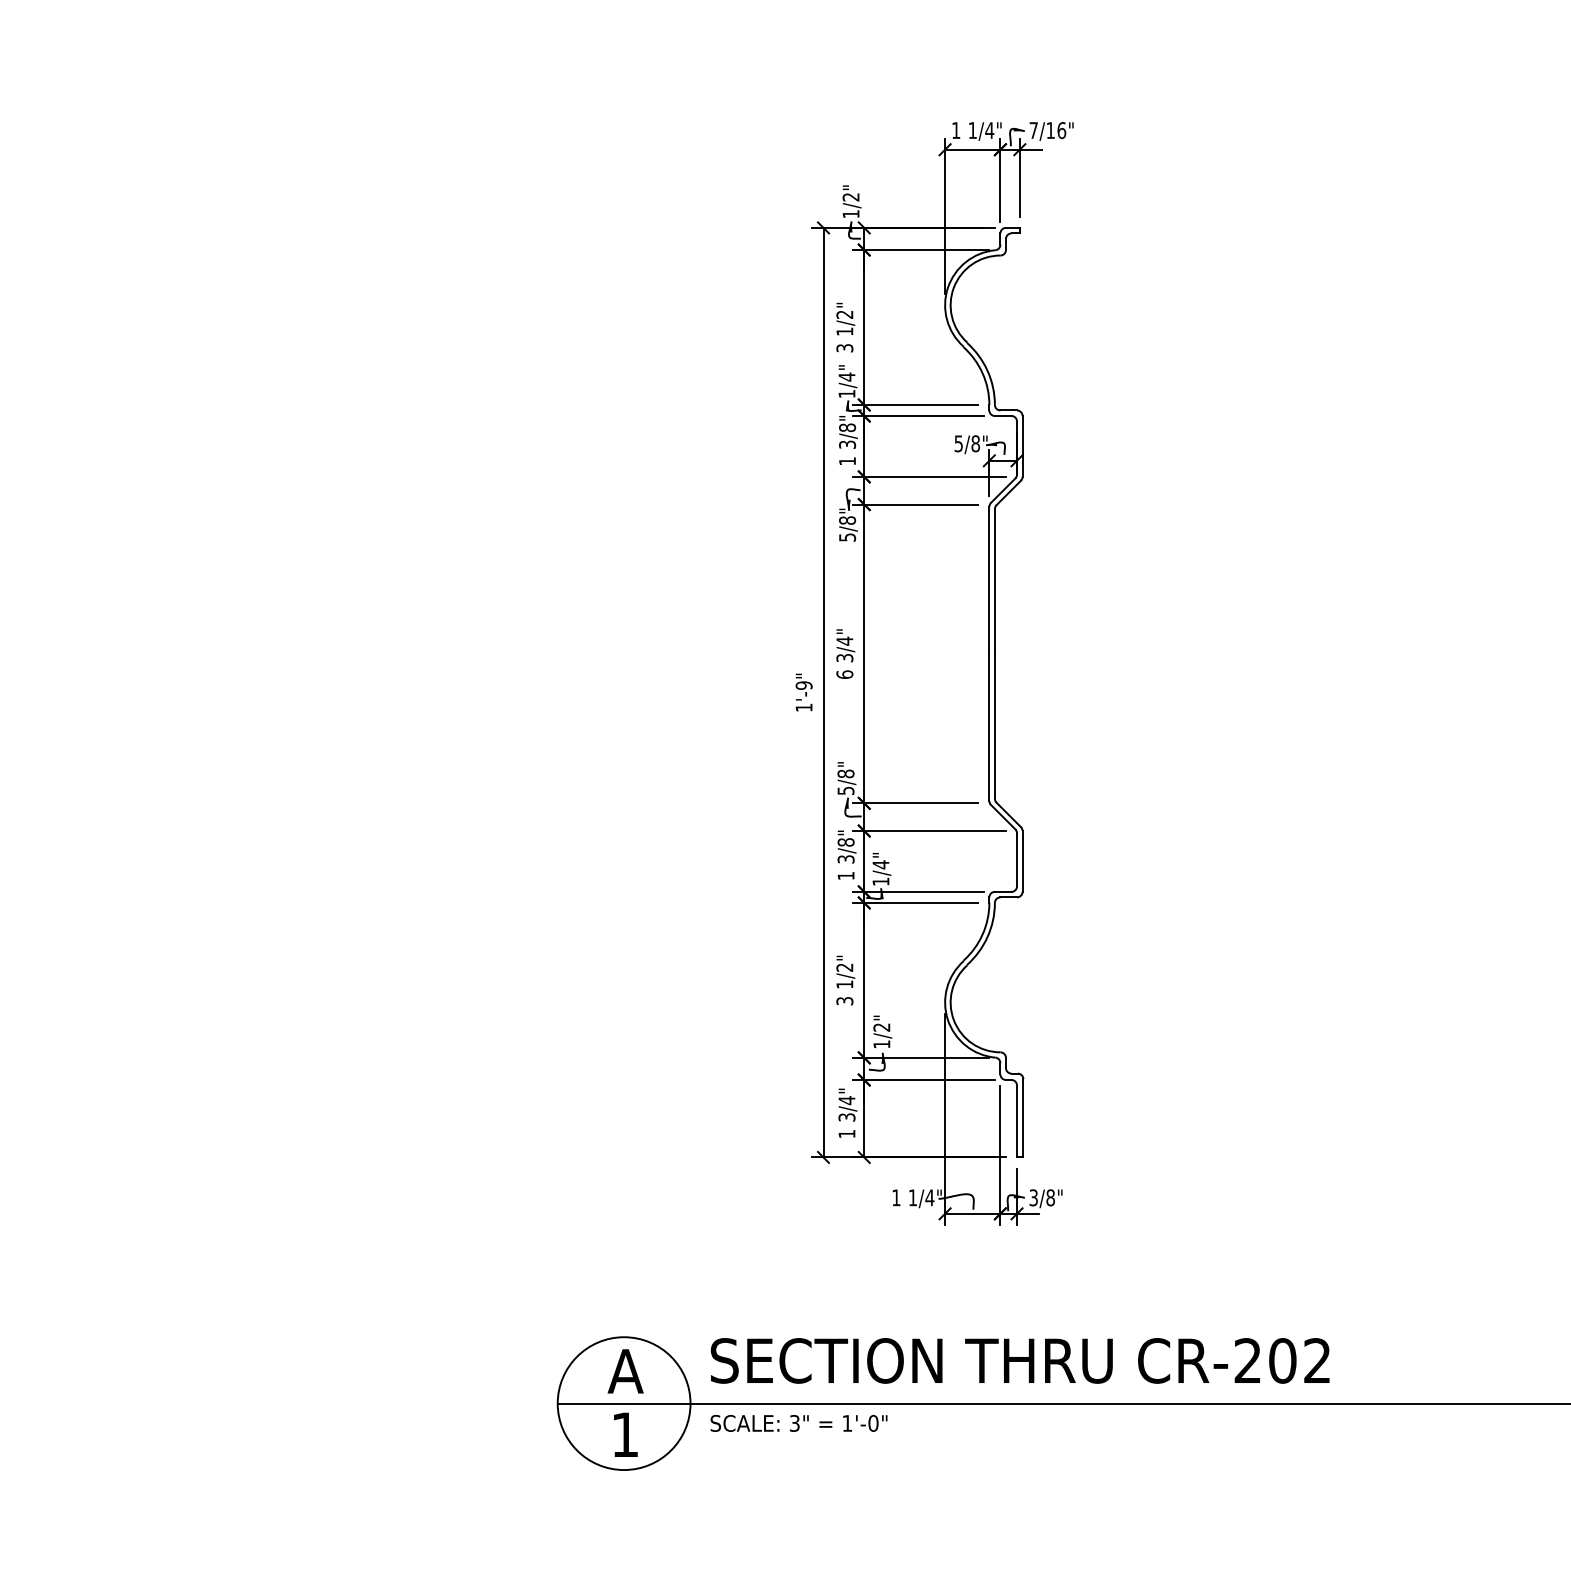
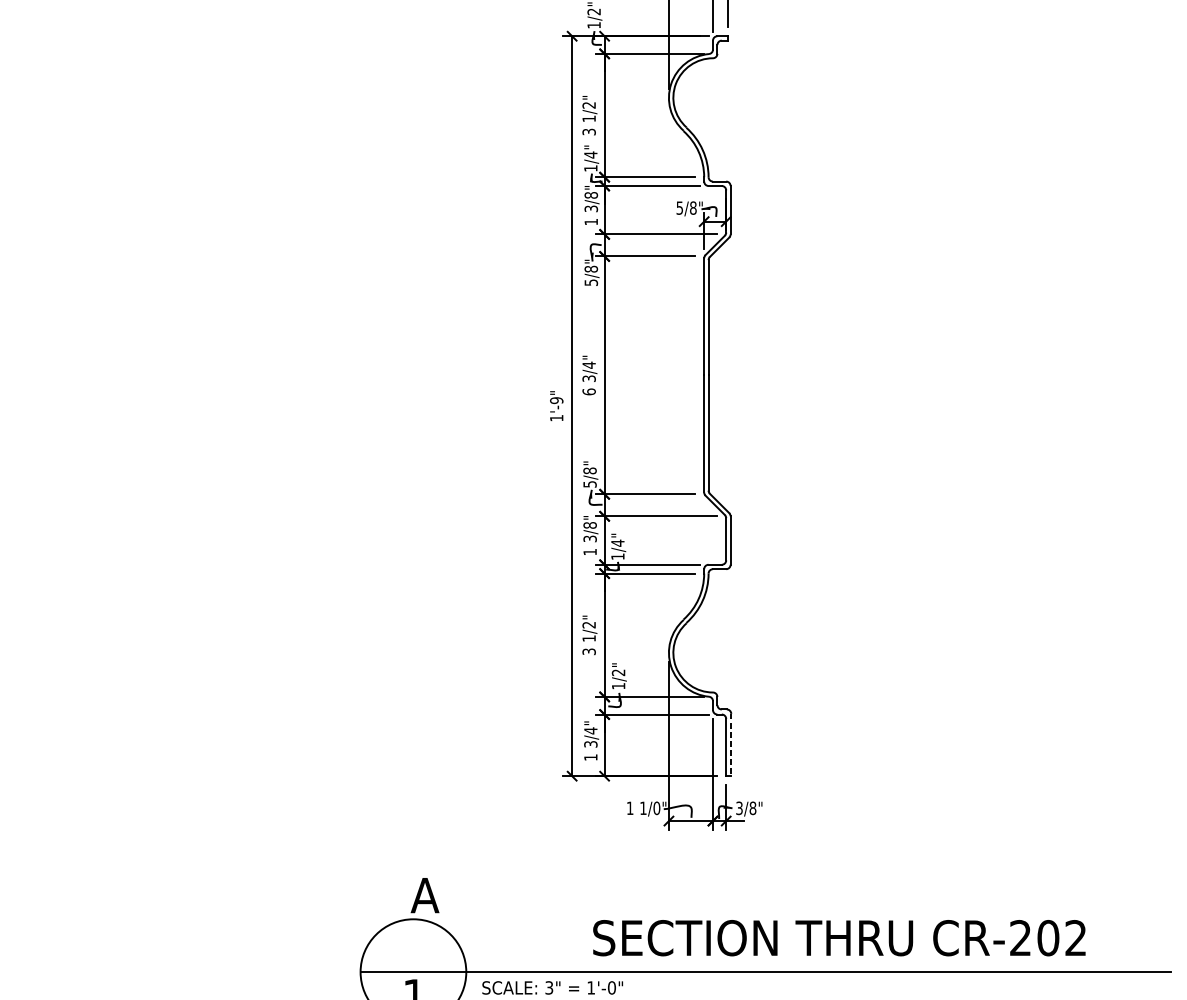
line: (1023, 1118) -> (731, 745), solid -> dashed
text: (929, 1197) -> (656, 808), 1/4" -> 1/0"
text: (1019, 1360) -> (838, 937), moved
text: (625, 1371) -> (424, 895), moved

